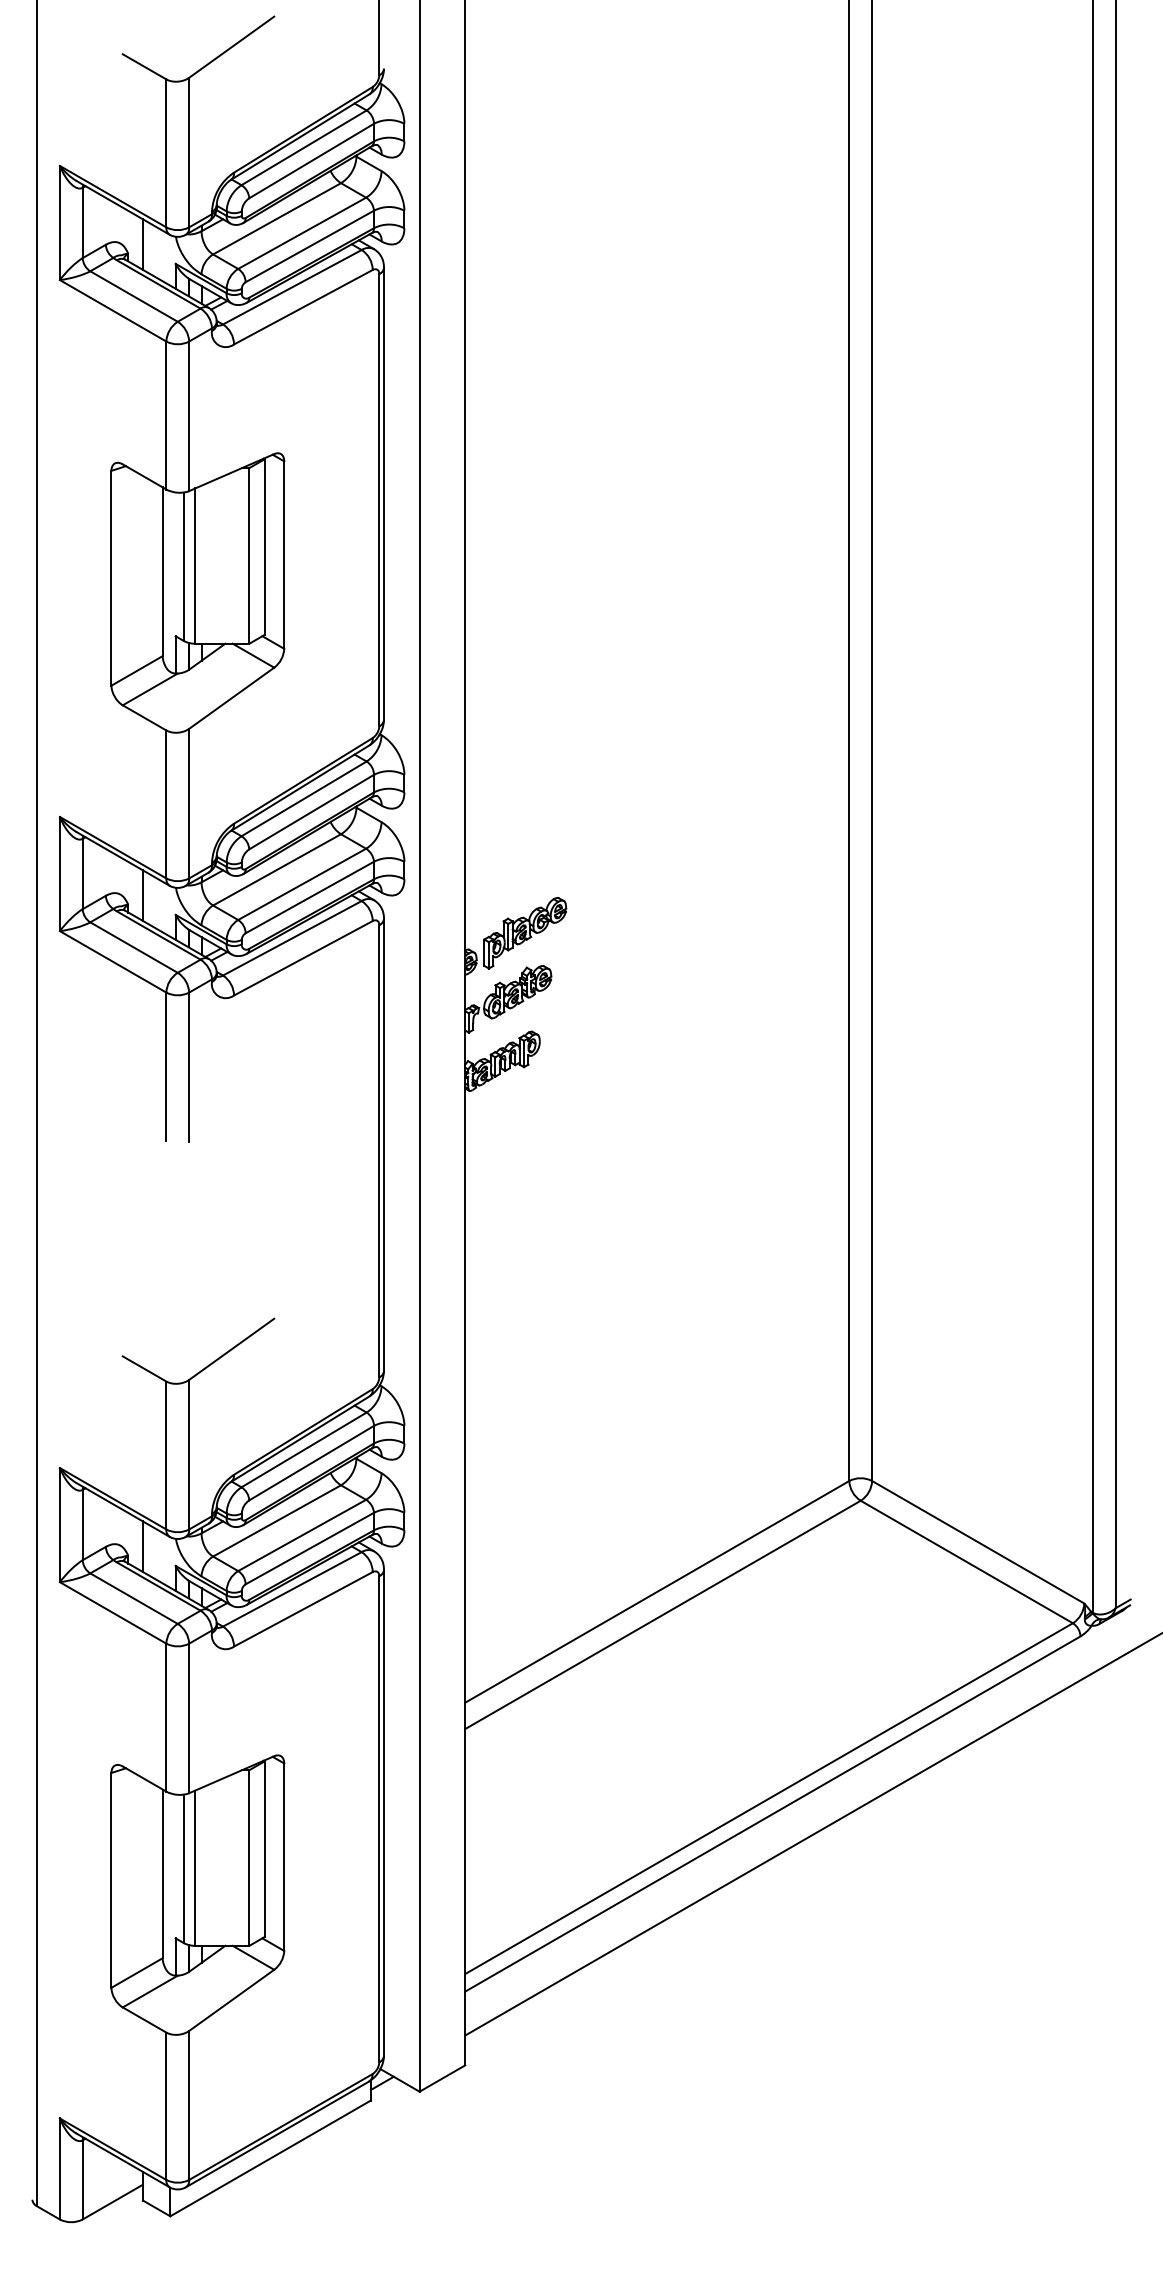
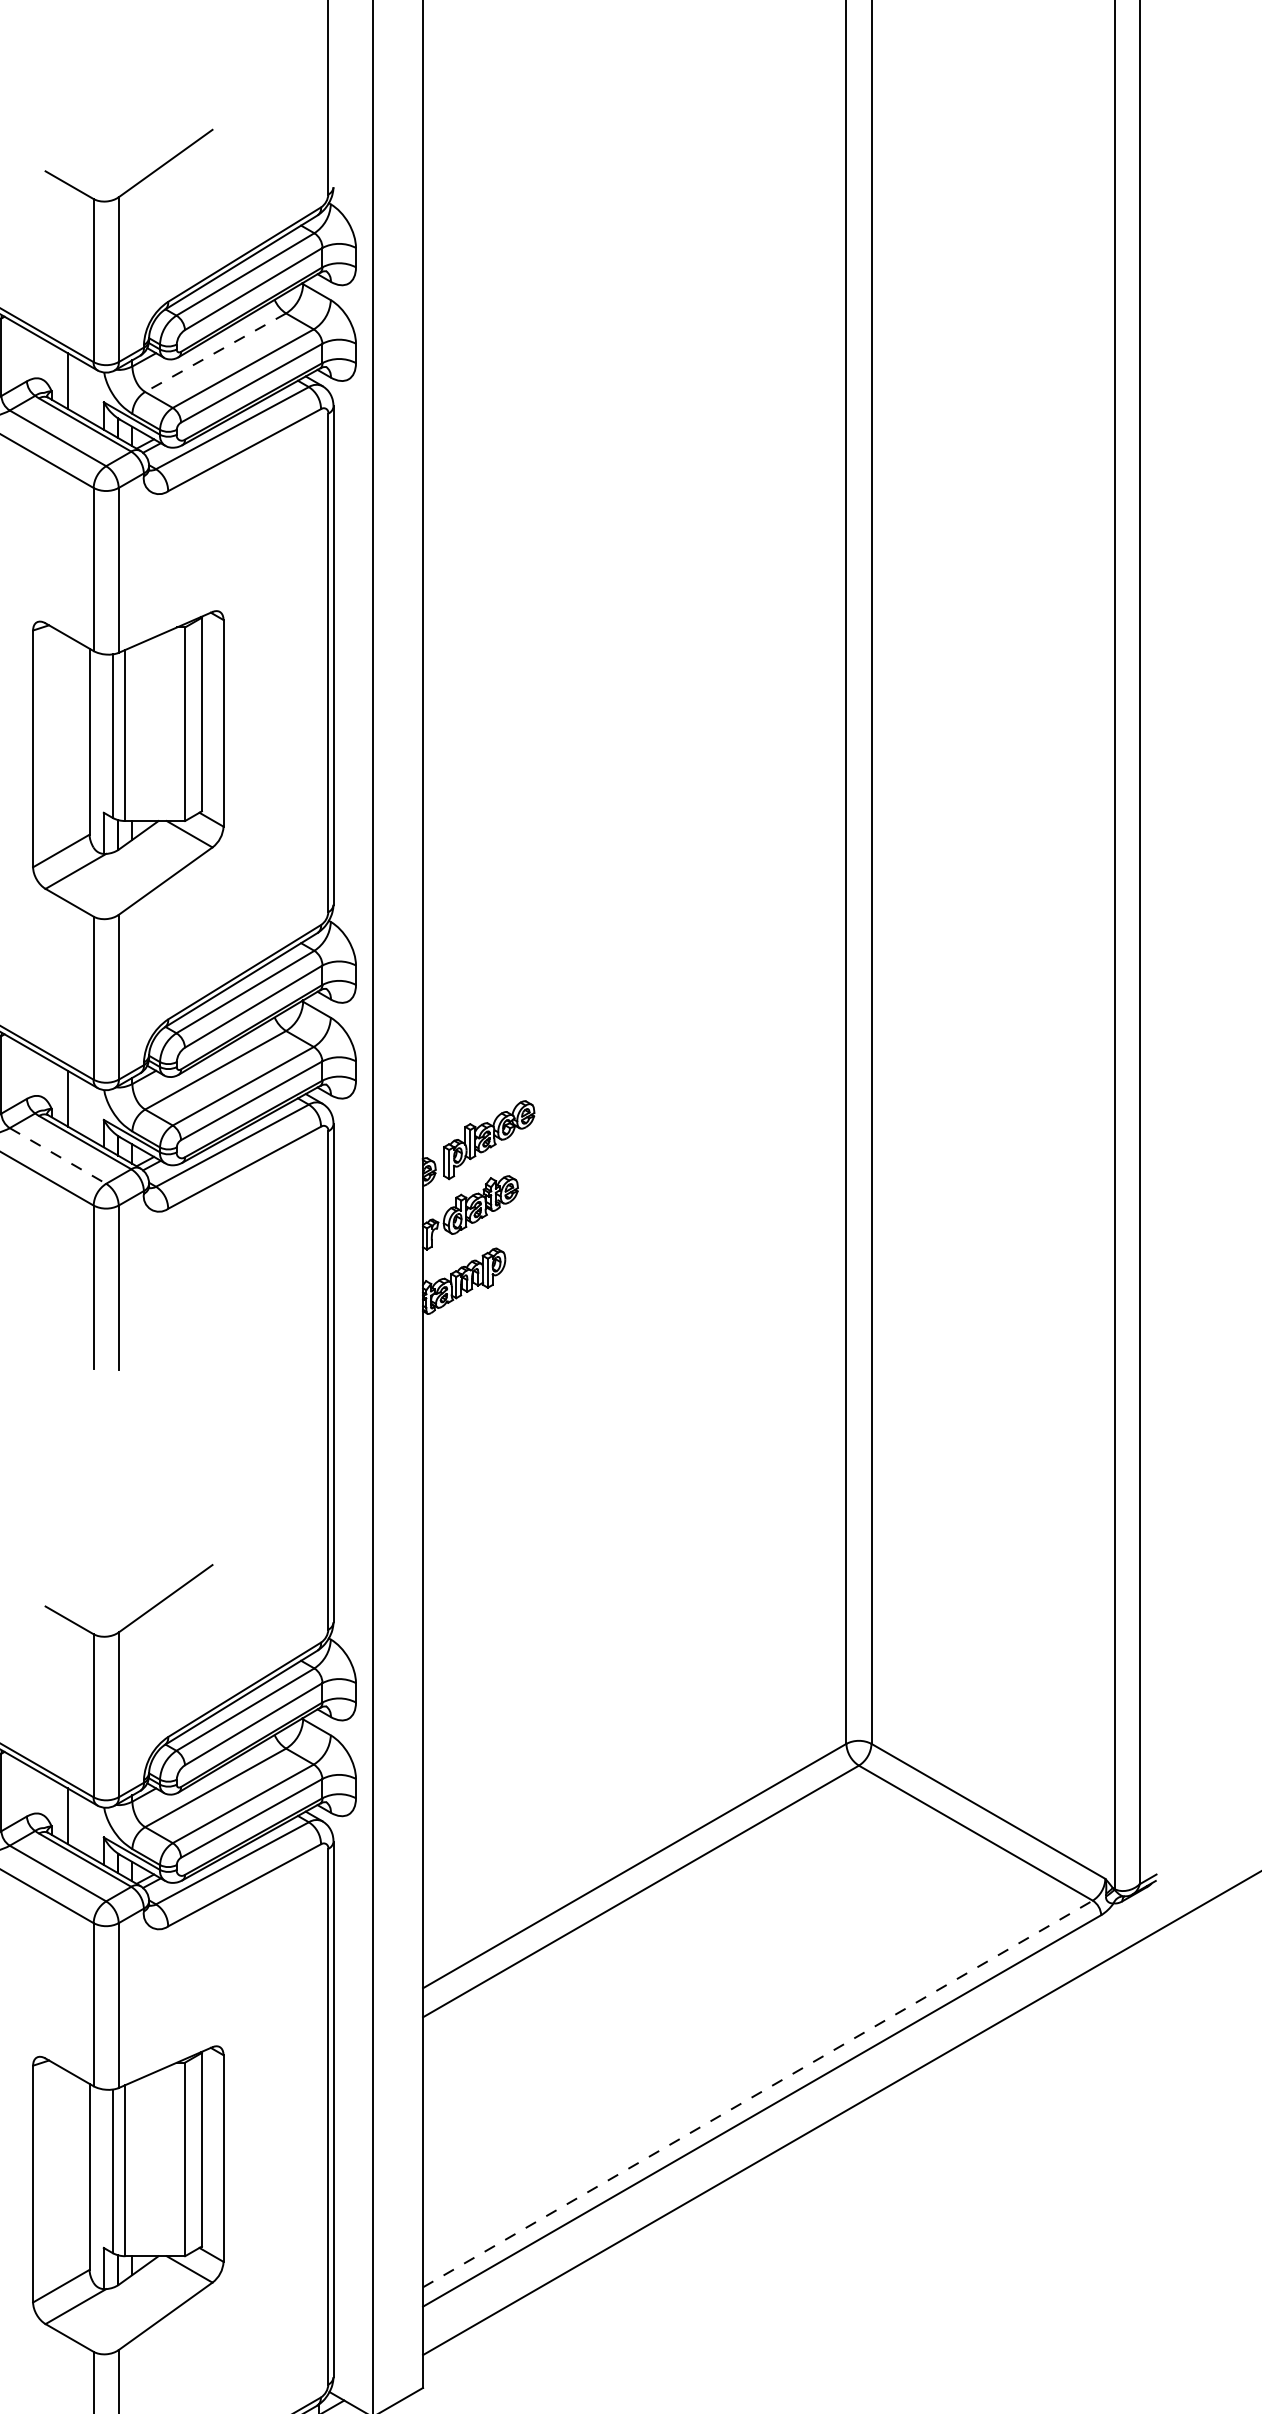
line: (276, 219) -> (215, 353), solid -> dashed
line: (134, 947) -> (58, 1155), solid -> dashed
line: (769, 1798) -> (758, 2093), solid -> dashed

